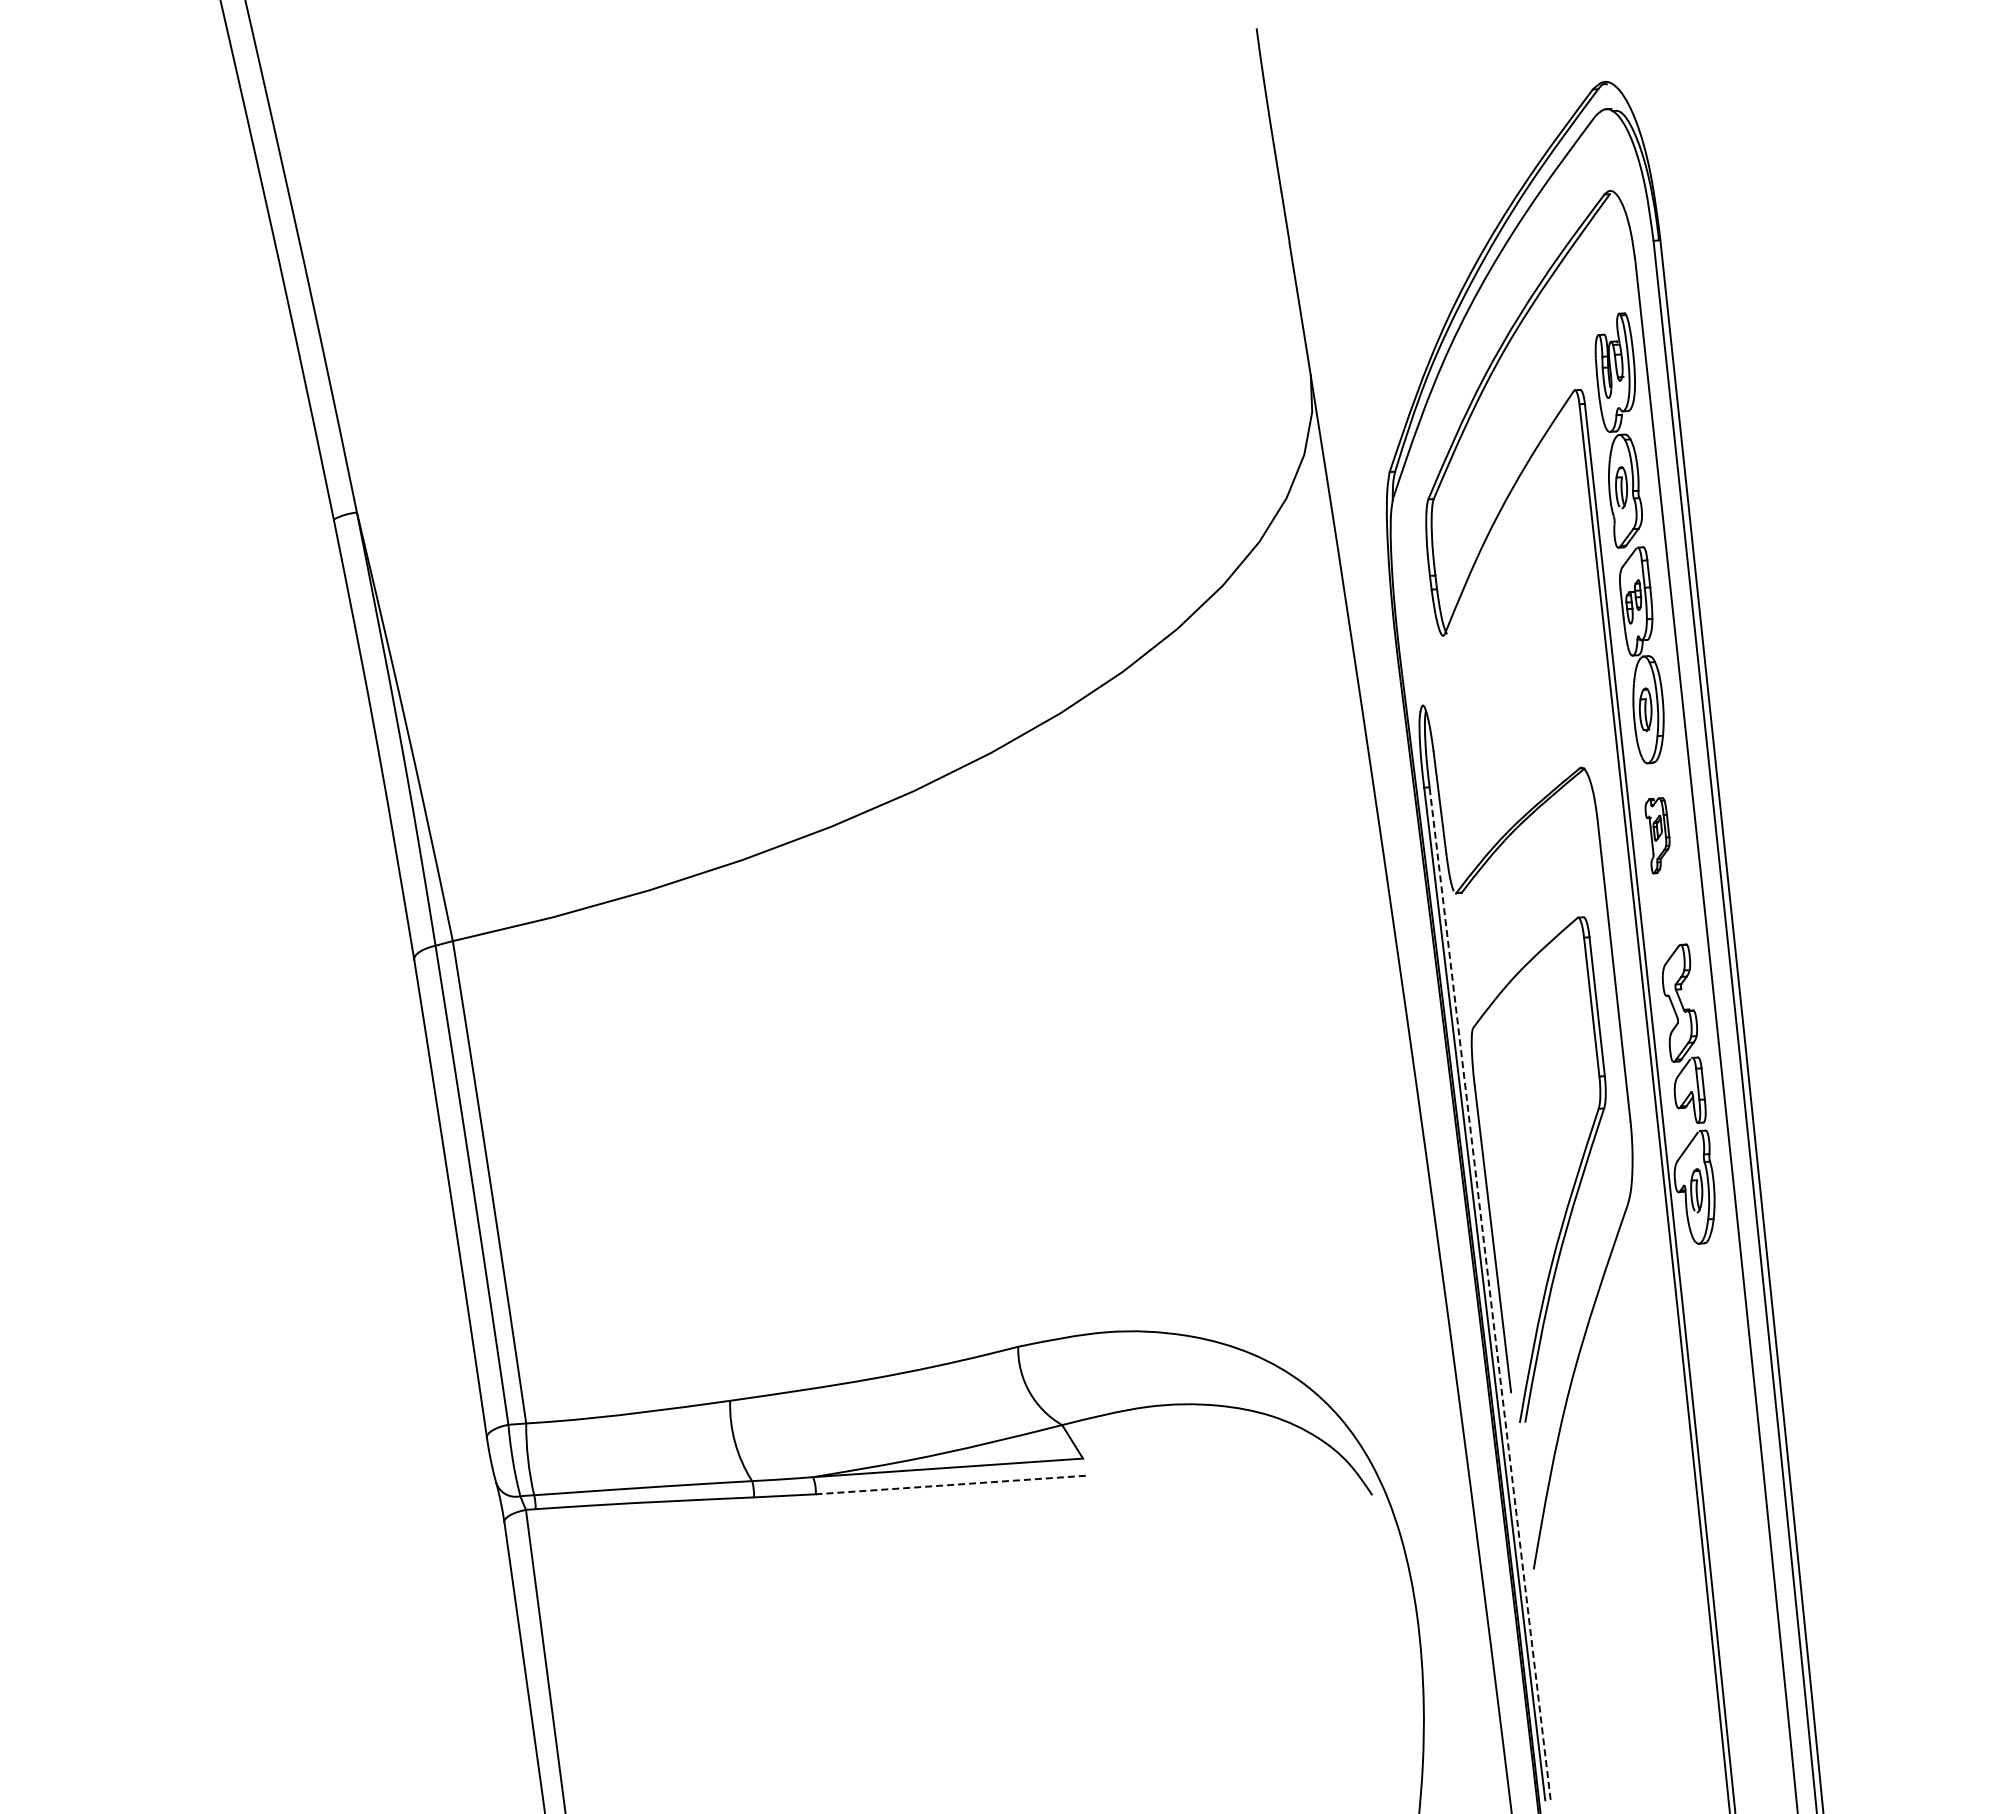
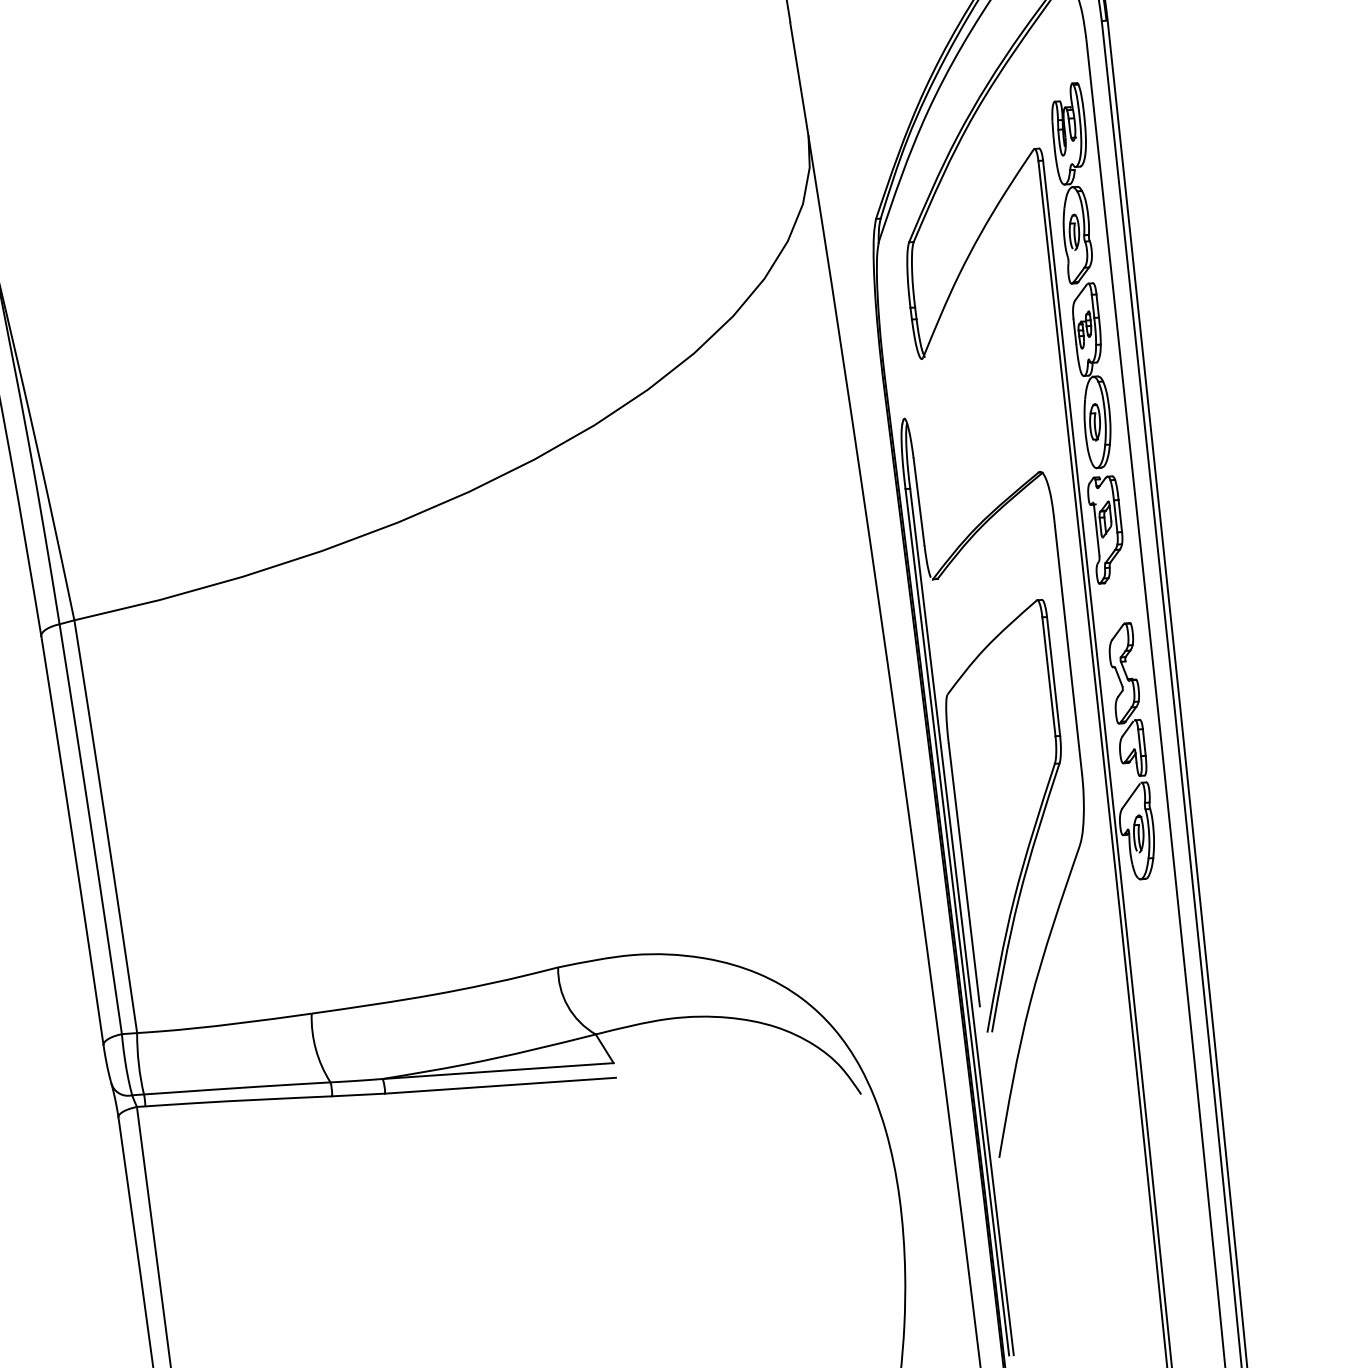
part: (1657, 835) -> (1105, 529), size x1.67
line: (1490, 1293) -> (962, 921), dashed -> solid
line: (950, 1485) -> (500, 1086), dashed -> solid

